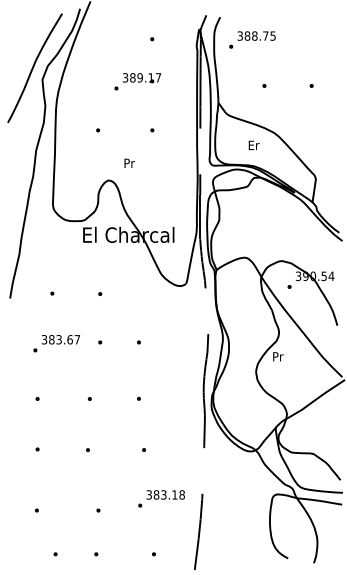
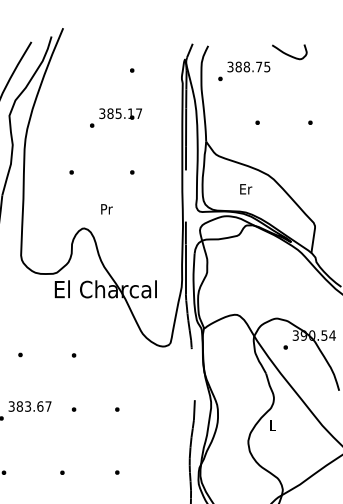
curve: (292, 24) -> (289, 54), added
text: (139, 77) -> (117, 113), 389.17 -> 385.17
text: (278, 356) -> (273, 425), Pr -> L

